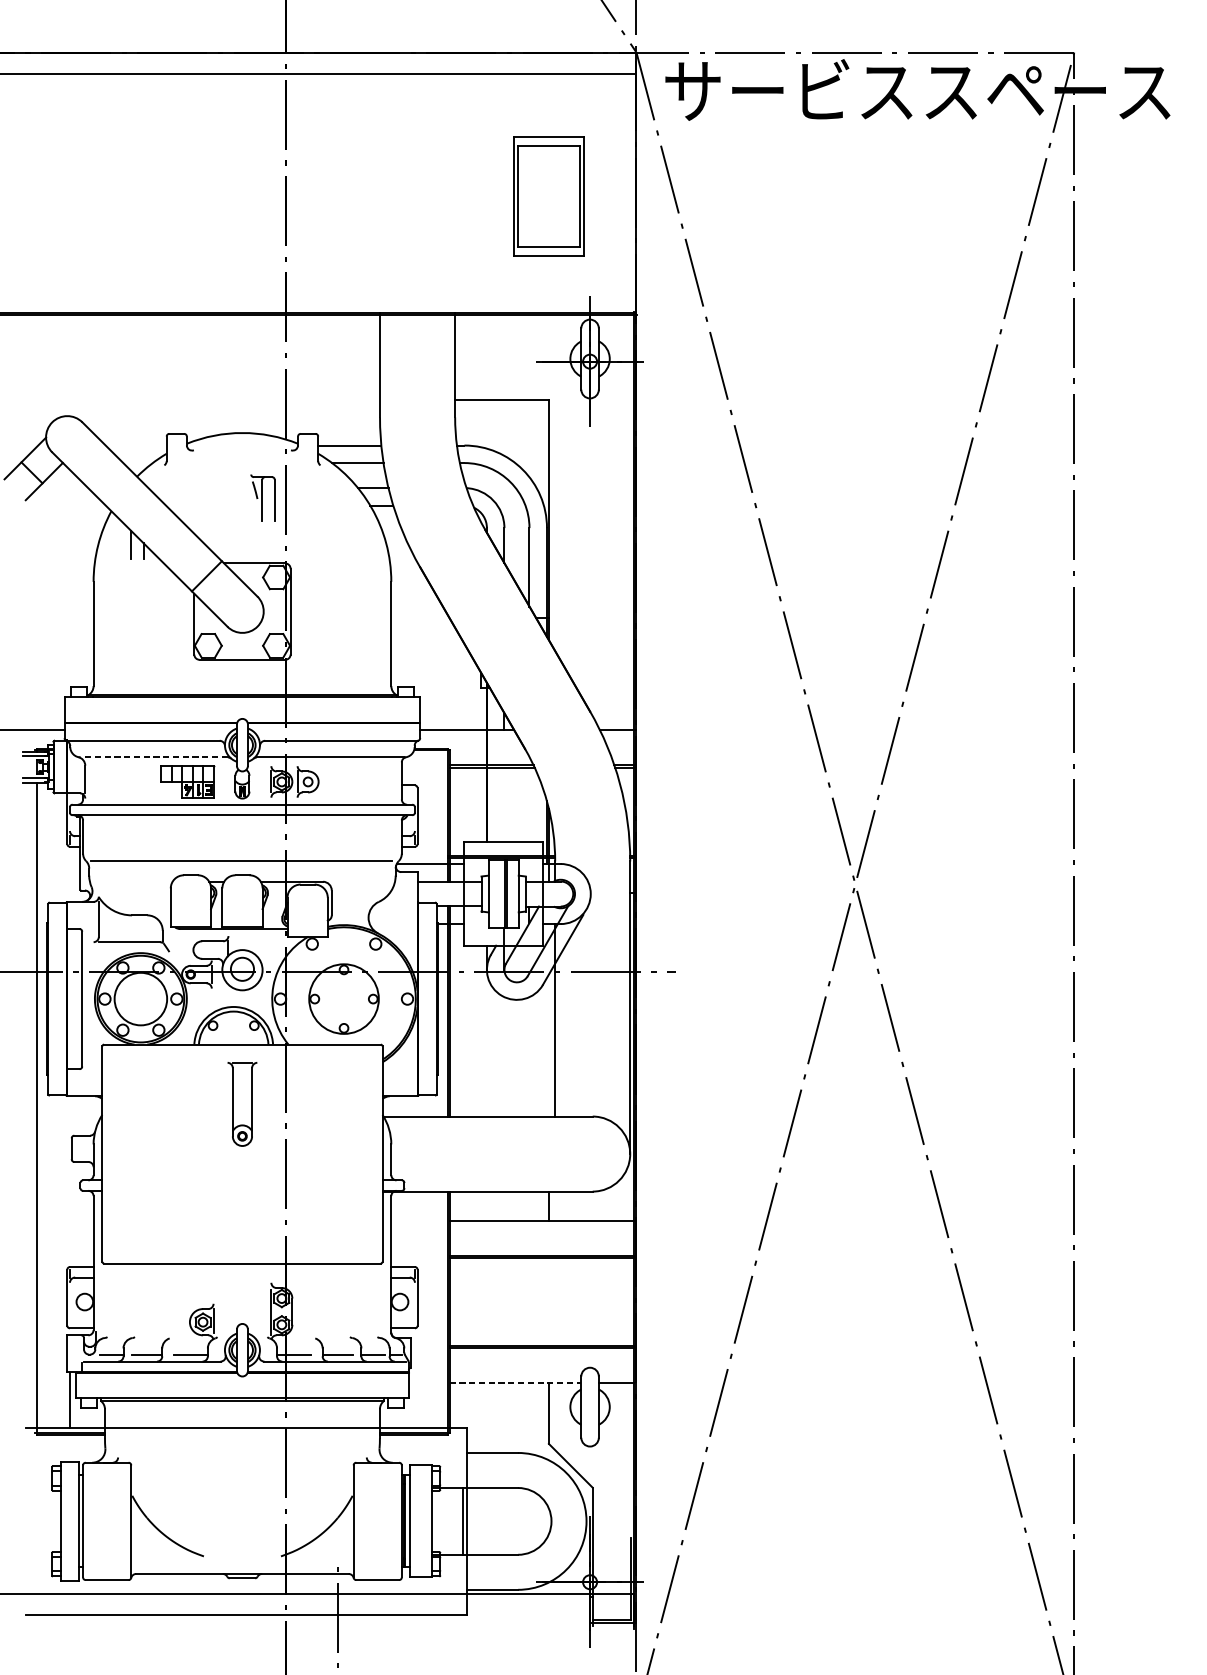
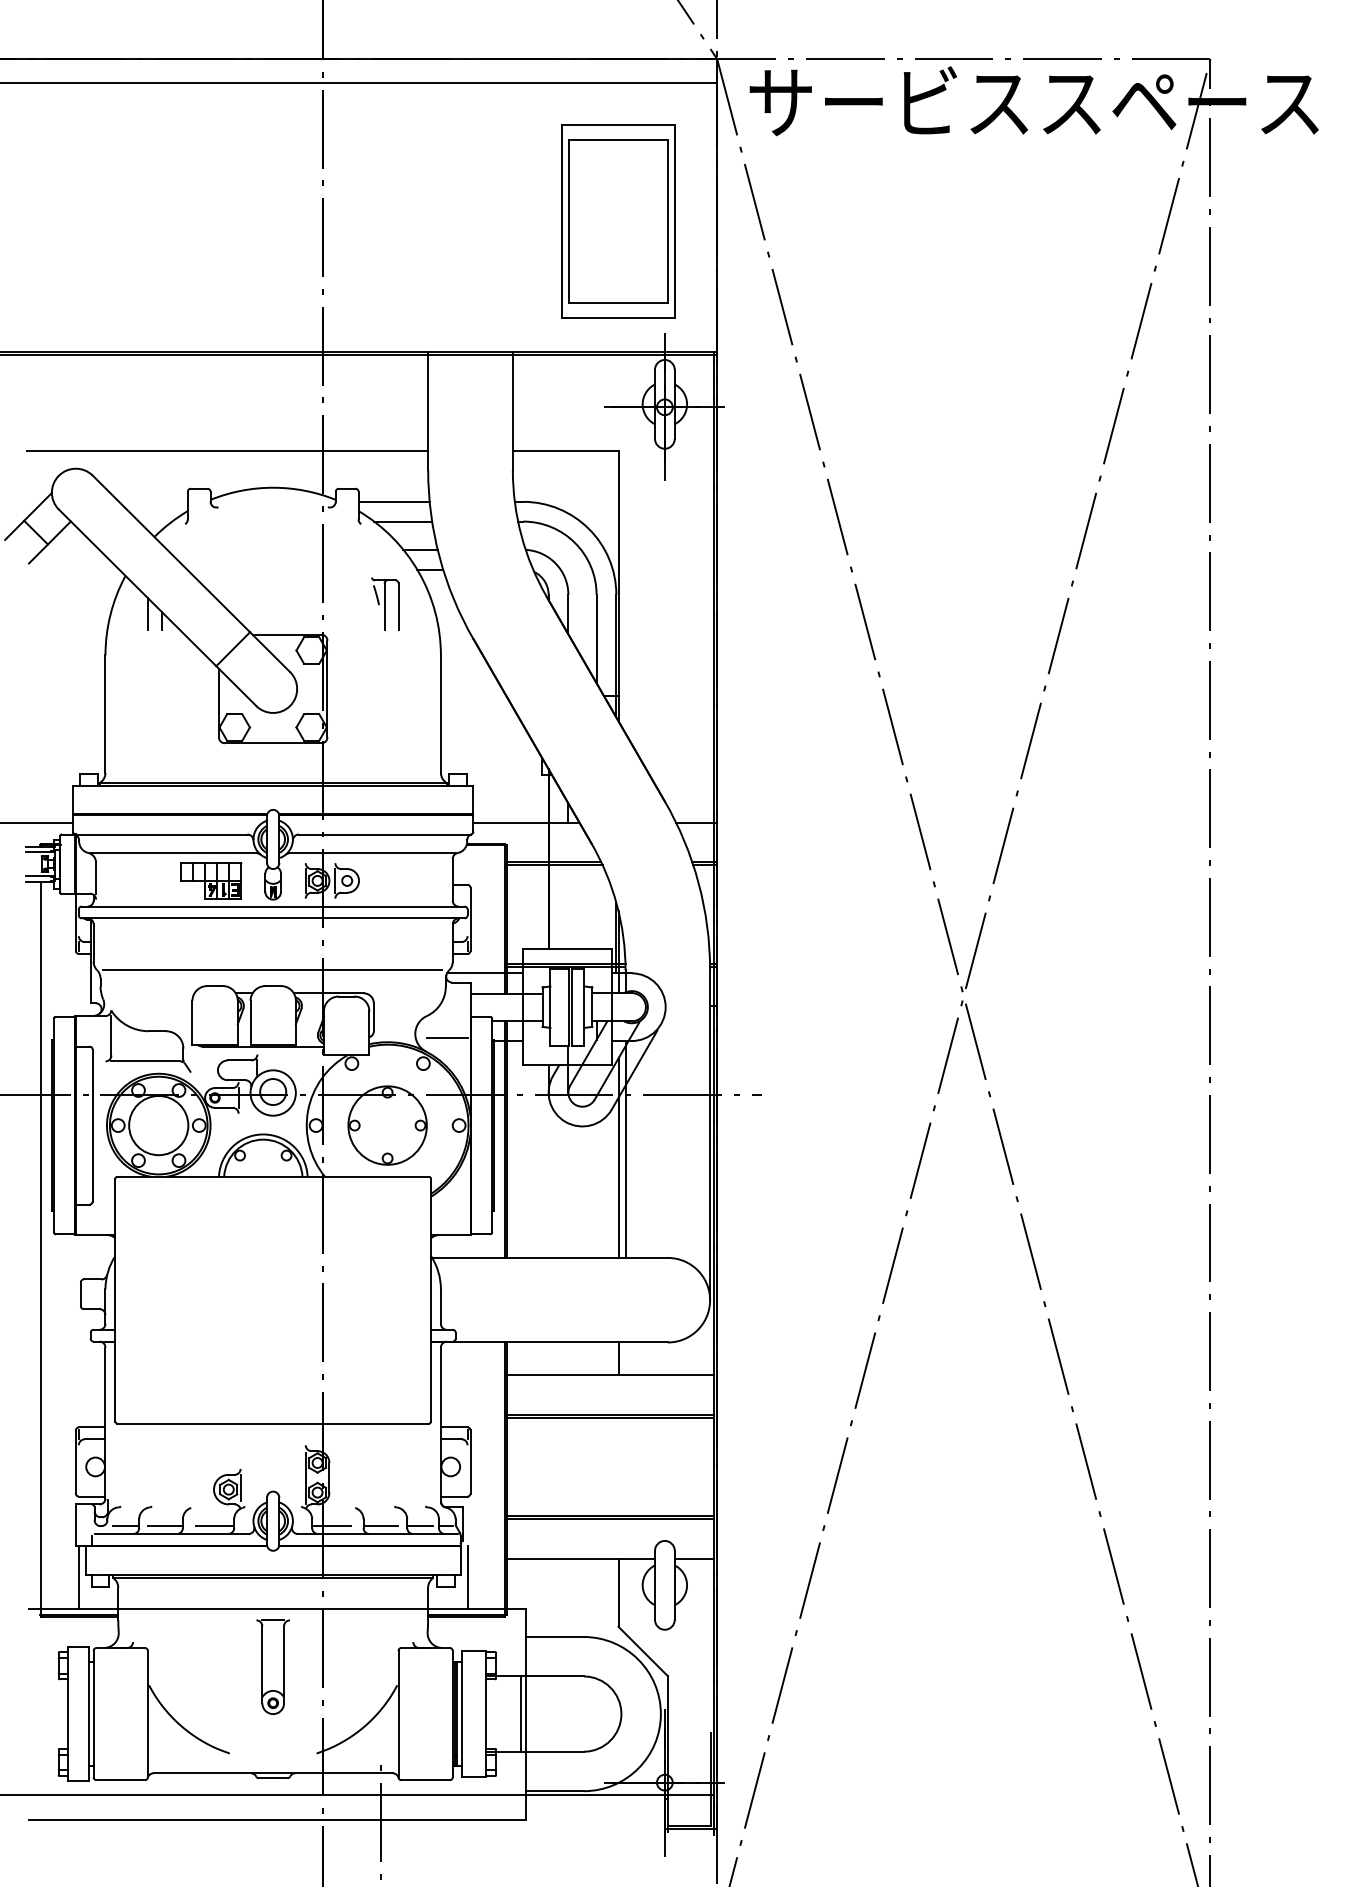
part: (548, 196) -> (618, 221), size x1.43
line: (201, 399) -> (227, 450), added
part: (263, 497) -> (385, 603), moved
line: (153, 757) -> (173, 853), dashed -> solid
line: (396, 920) -> (446, 1037), added
line: (548, 1027) -> (618, 1157), added
part: (241, 1103) -> (272, 1666), moved
line: (516, 1383) -> (581, 1558), dashed -> solid
line: (414, 1400) -> (467, 1577), added

